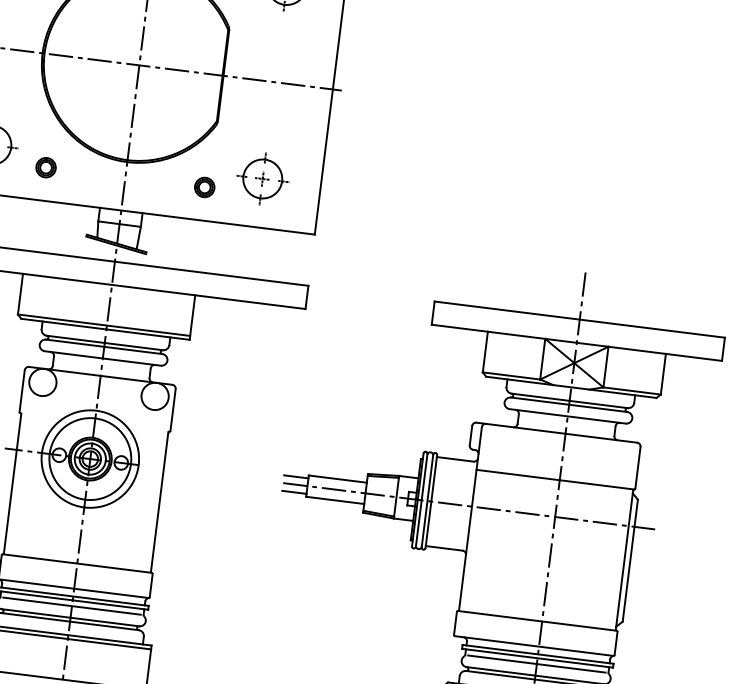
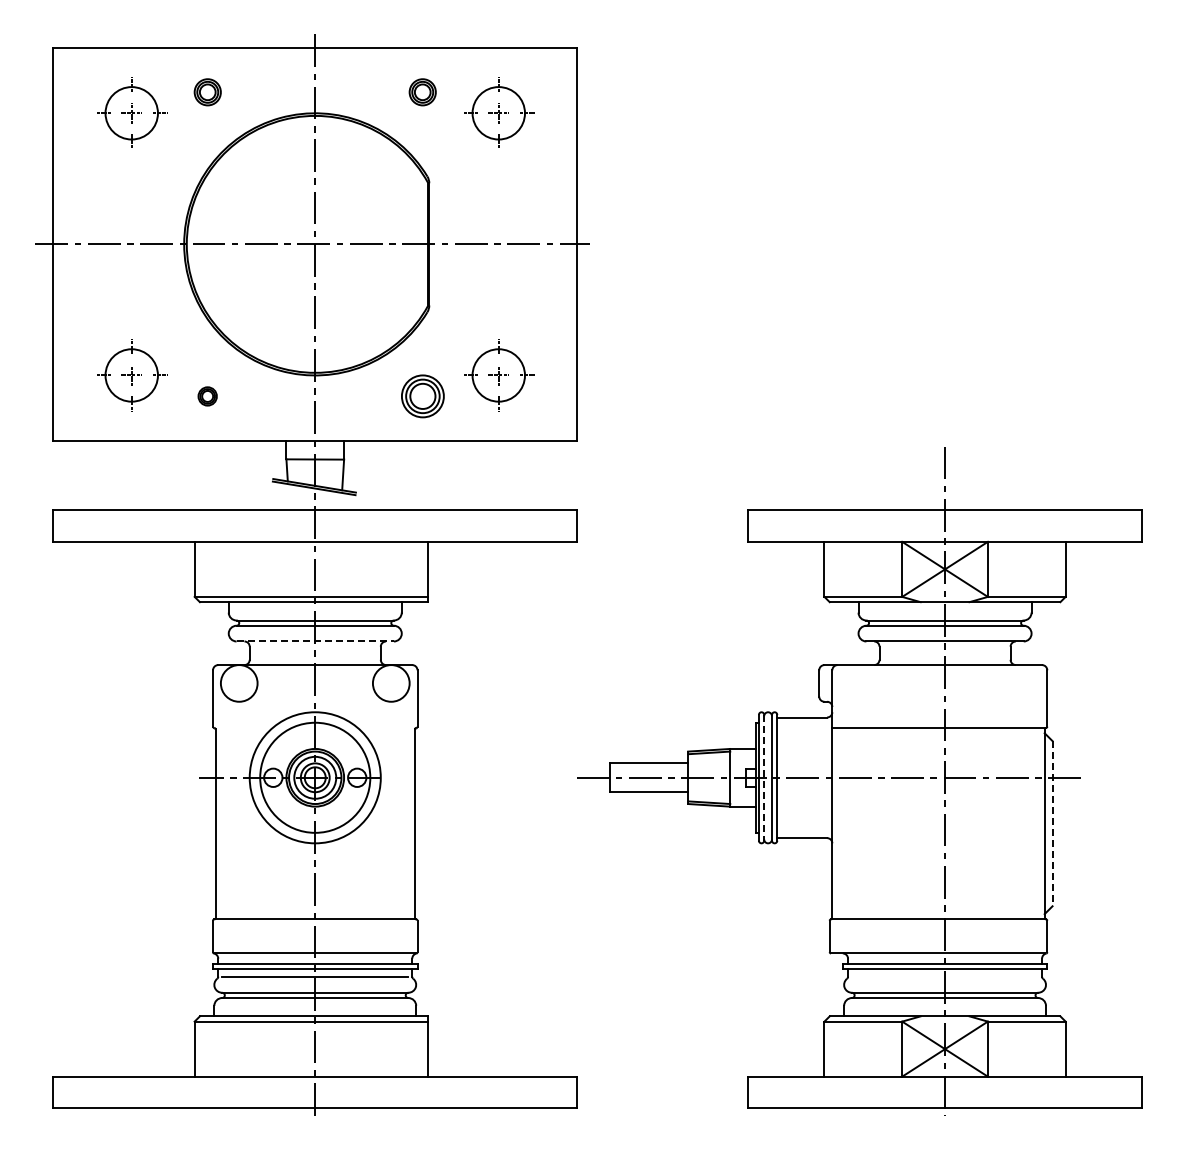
part: (45, 167) -> (207, 396), size x0.7
part: (204, 187) -> (422, 396), size x1.6
line: (103, 358) -> (315, 641), solid -> dashed
line: (295, 476) -> (592, 767), removed
line: (293, 492) -> (592, 788), removed
line: (421, 500) -> (764, 777), solid -> dashed
line: (630, 560) -> (1052, 823), solid -> dashed
line: (536, 664) -> (944, 977), removed

